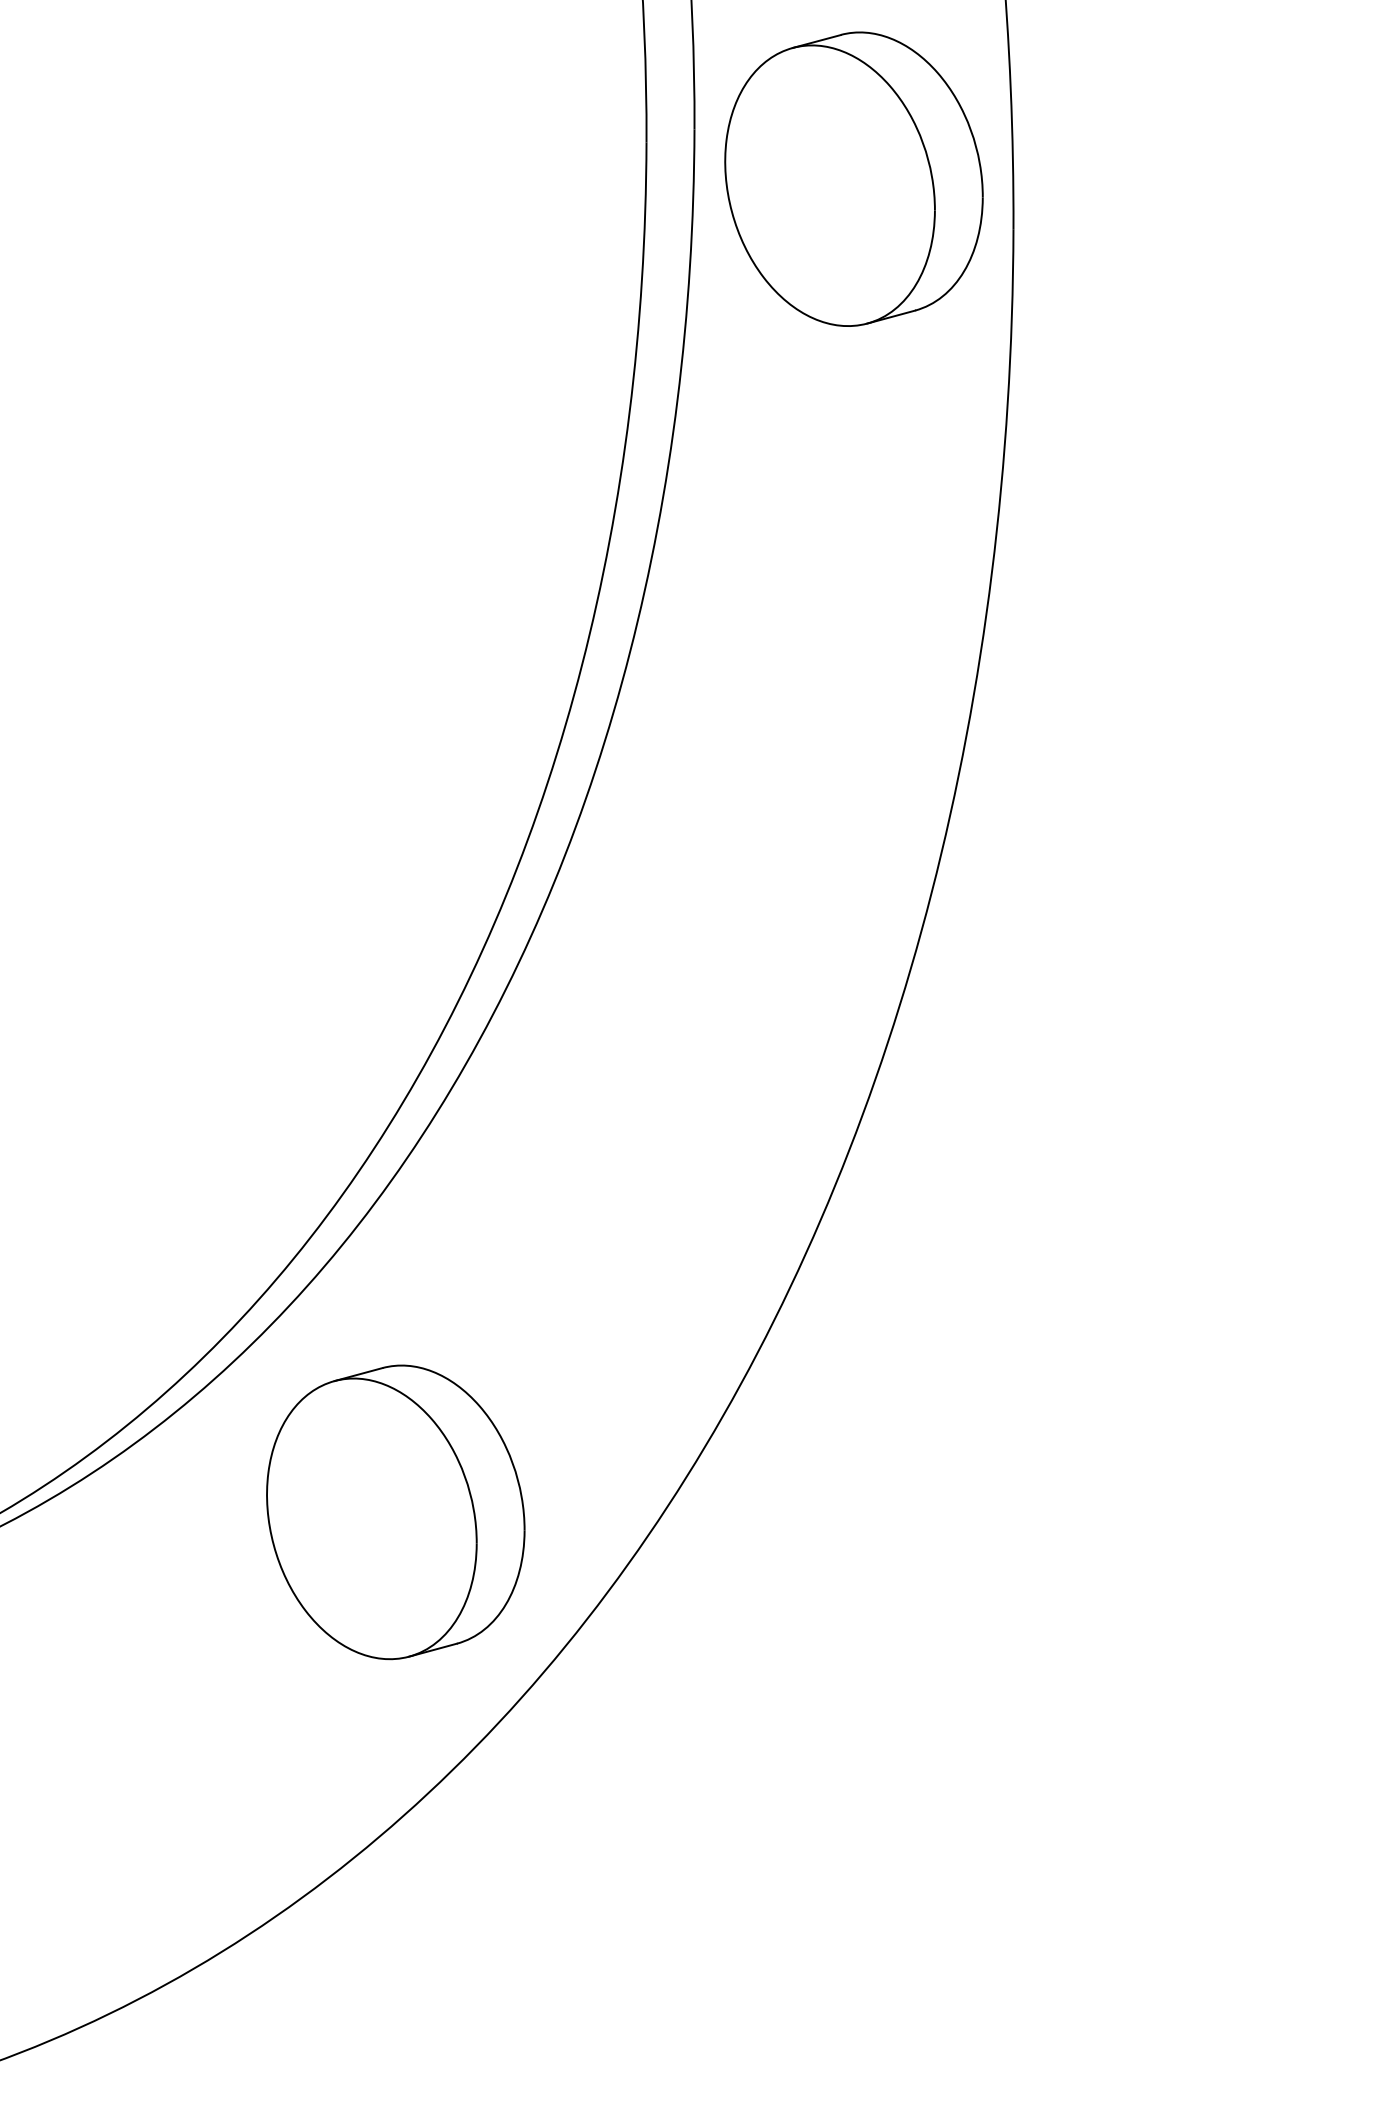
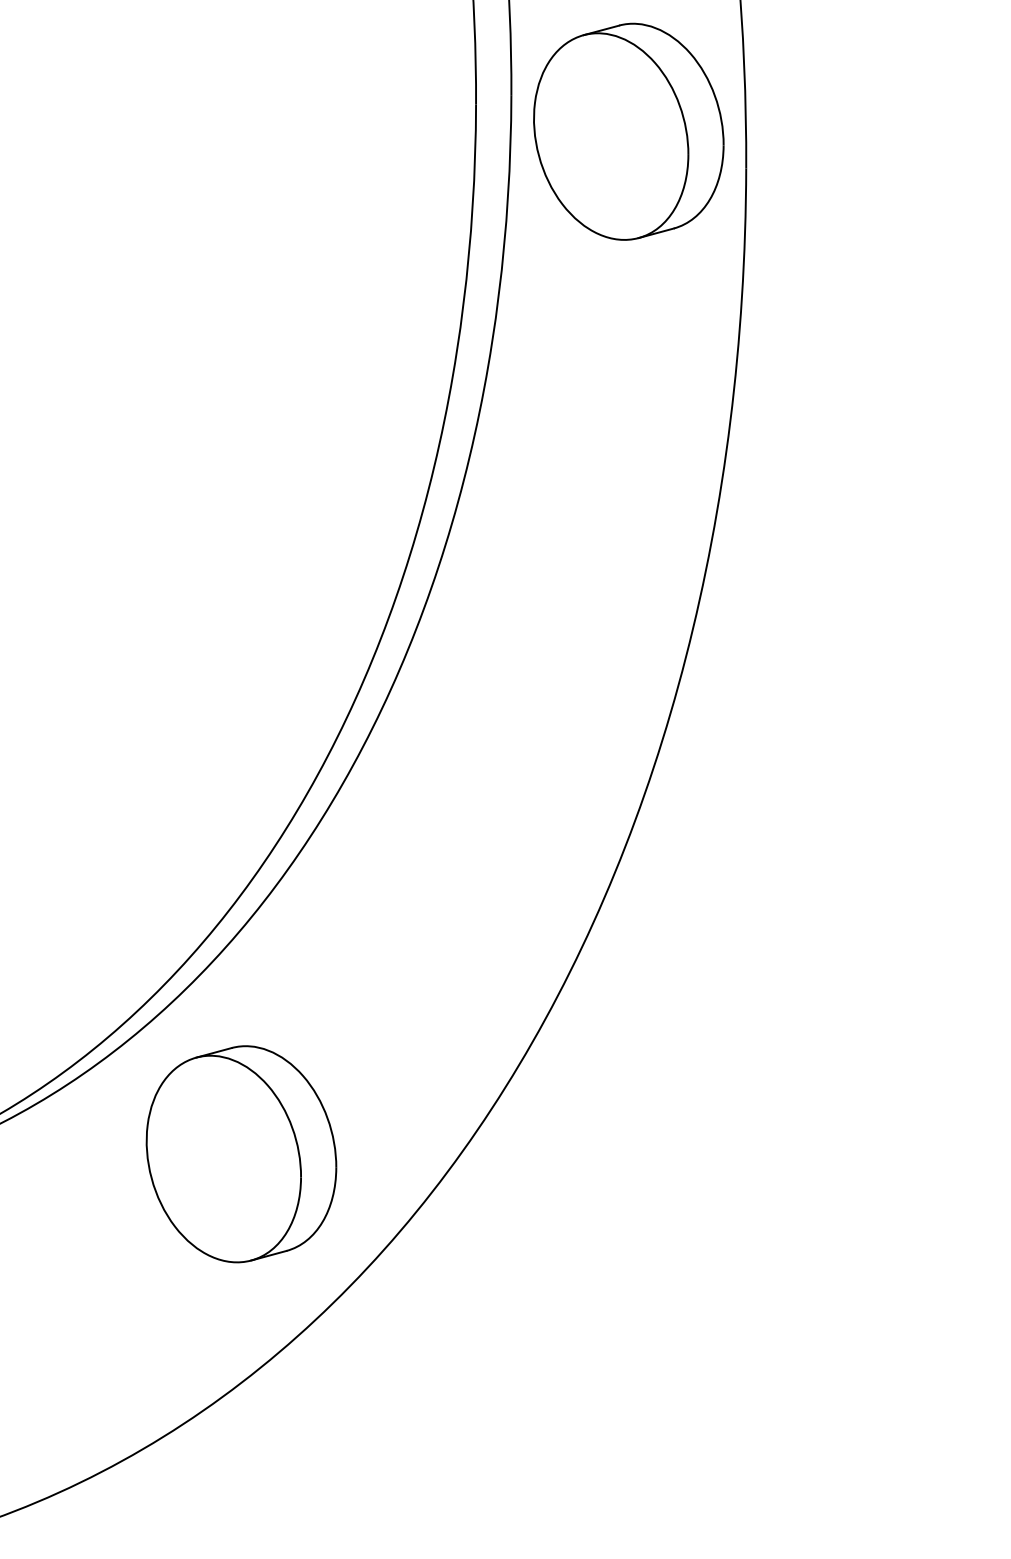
part: (395, 1512) -> (241, 1154), moved

